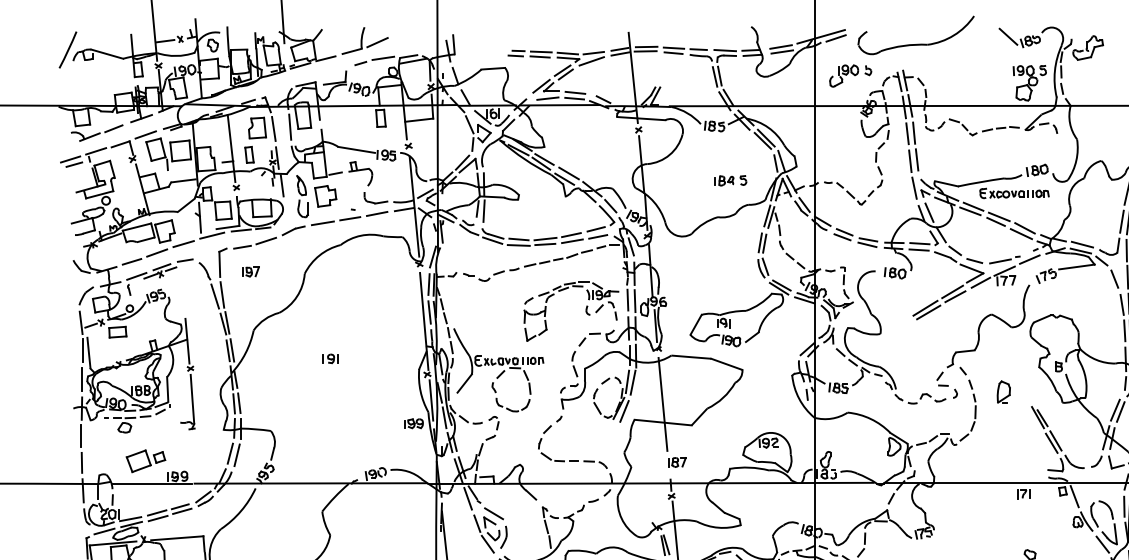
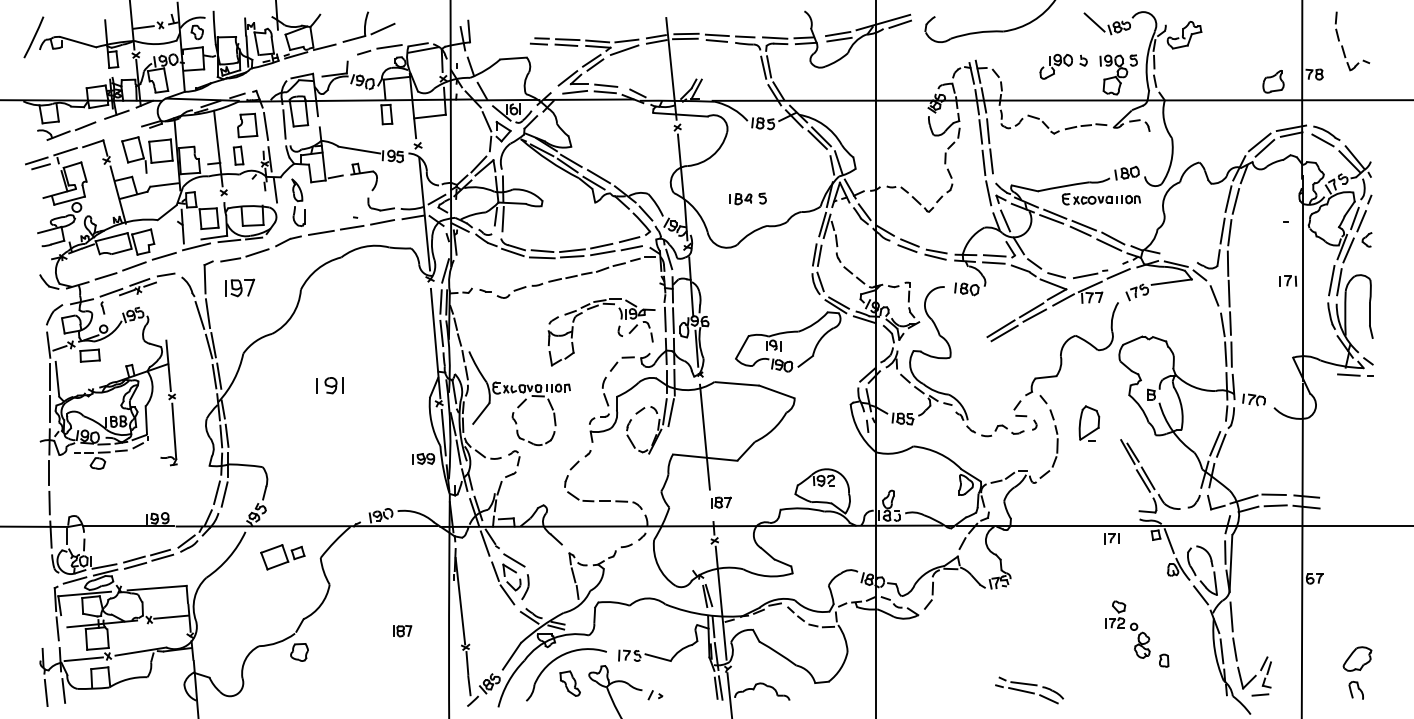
part: (850, 75) -> (1063, 66), moved
line: (145, 135) -> (121, 133), removed
part: (729, 180) -> (747, 198), moved
part: (325, 196) -> (324, 202), removed
line: (1082, 244) -> (1178, 256), removed
part: (251, 271) -> (240, 287), size x1.6
part: (330, 358) -> (329, 385), size x1.6
part: (1003, 392) -> (1089, 423), size x1.4
line: (624, 410) -> (661, 444), removed
part: (145, 461) -> (282, 557), moved

